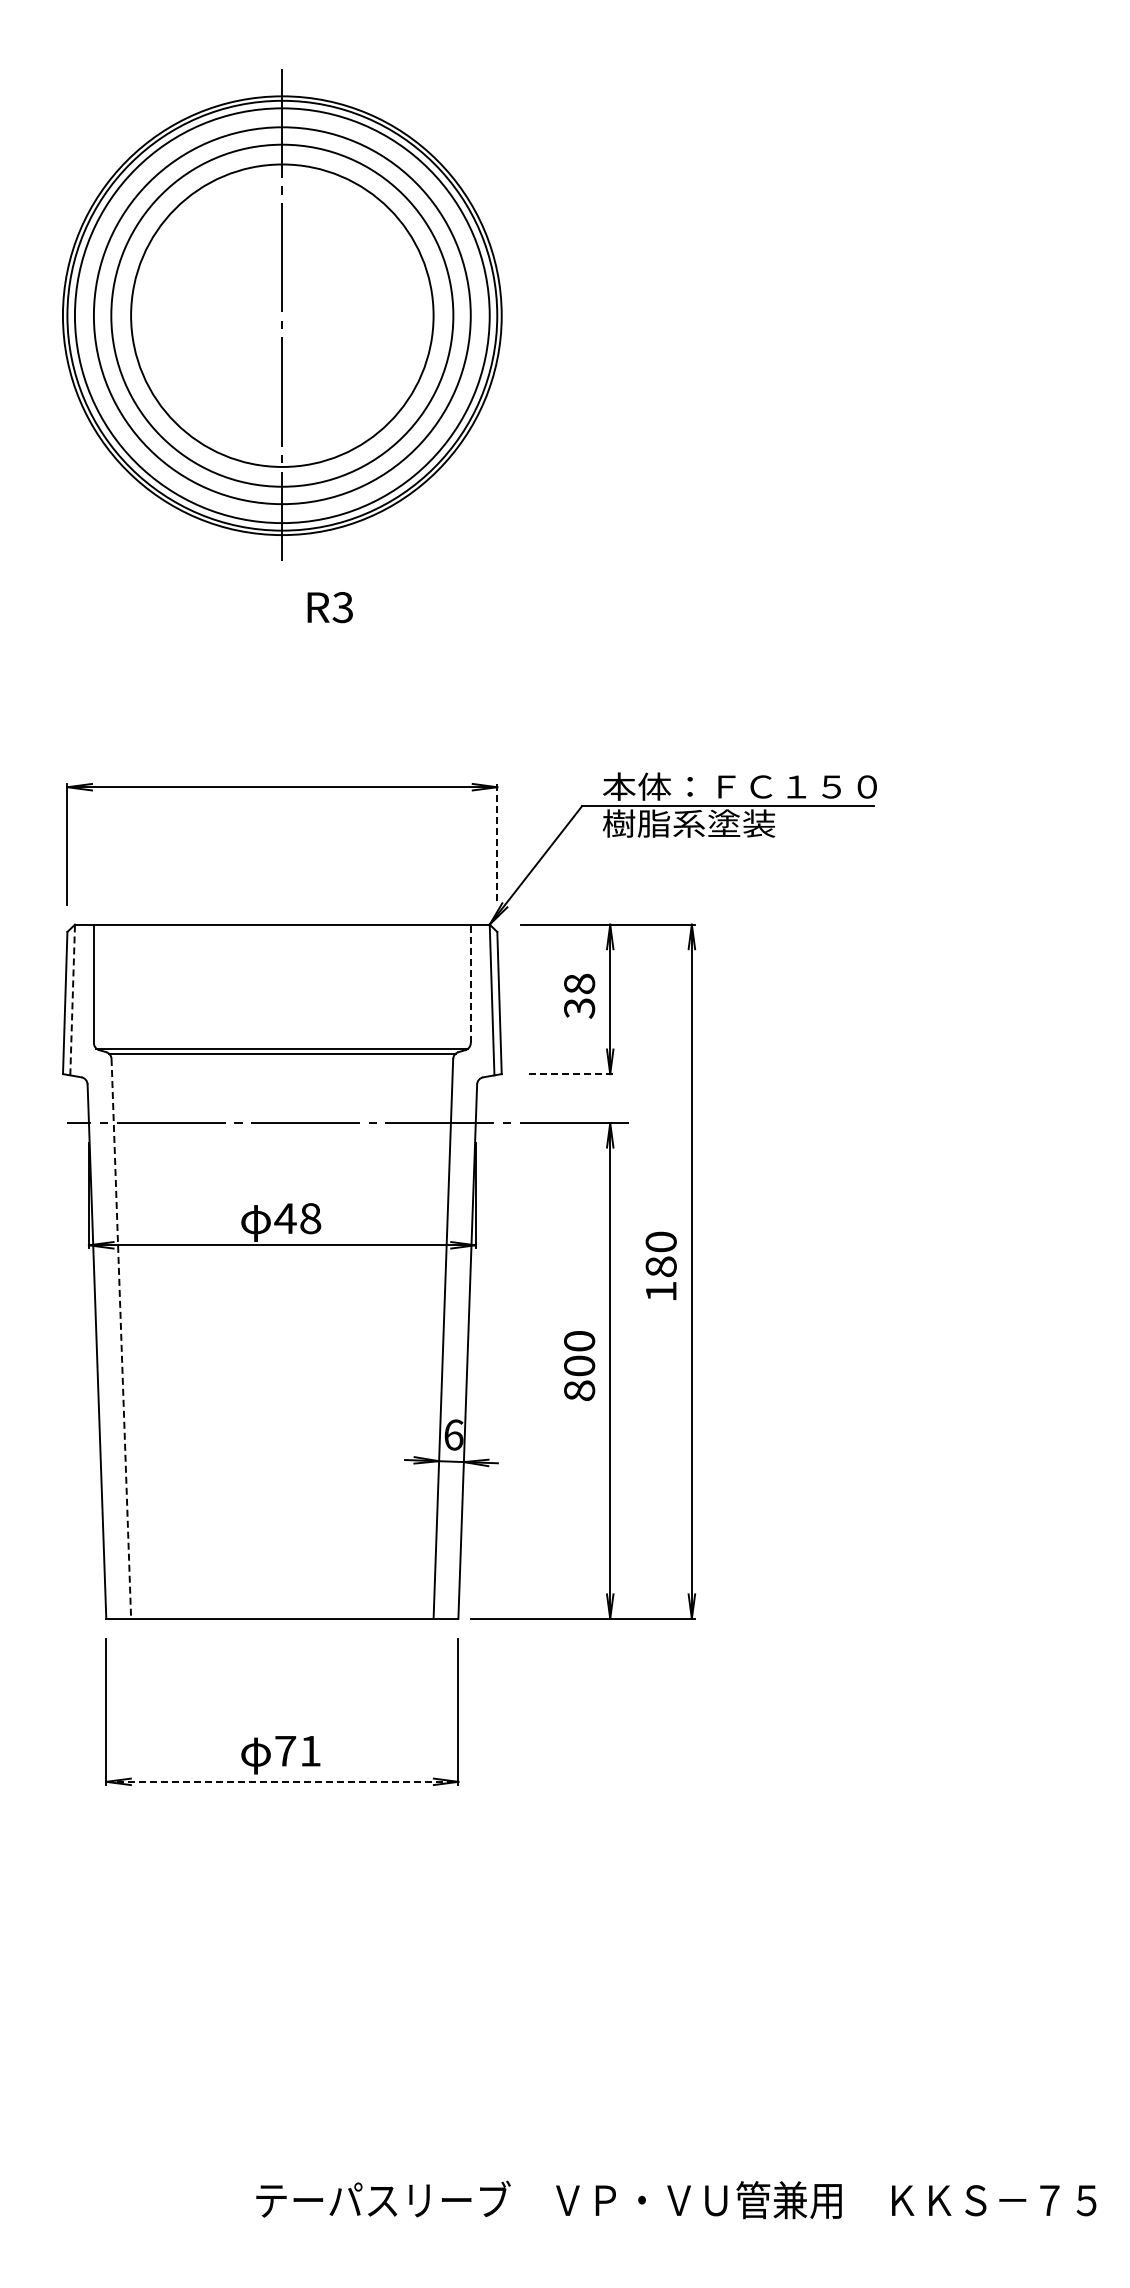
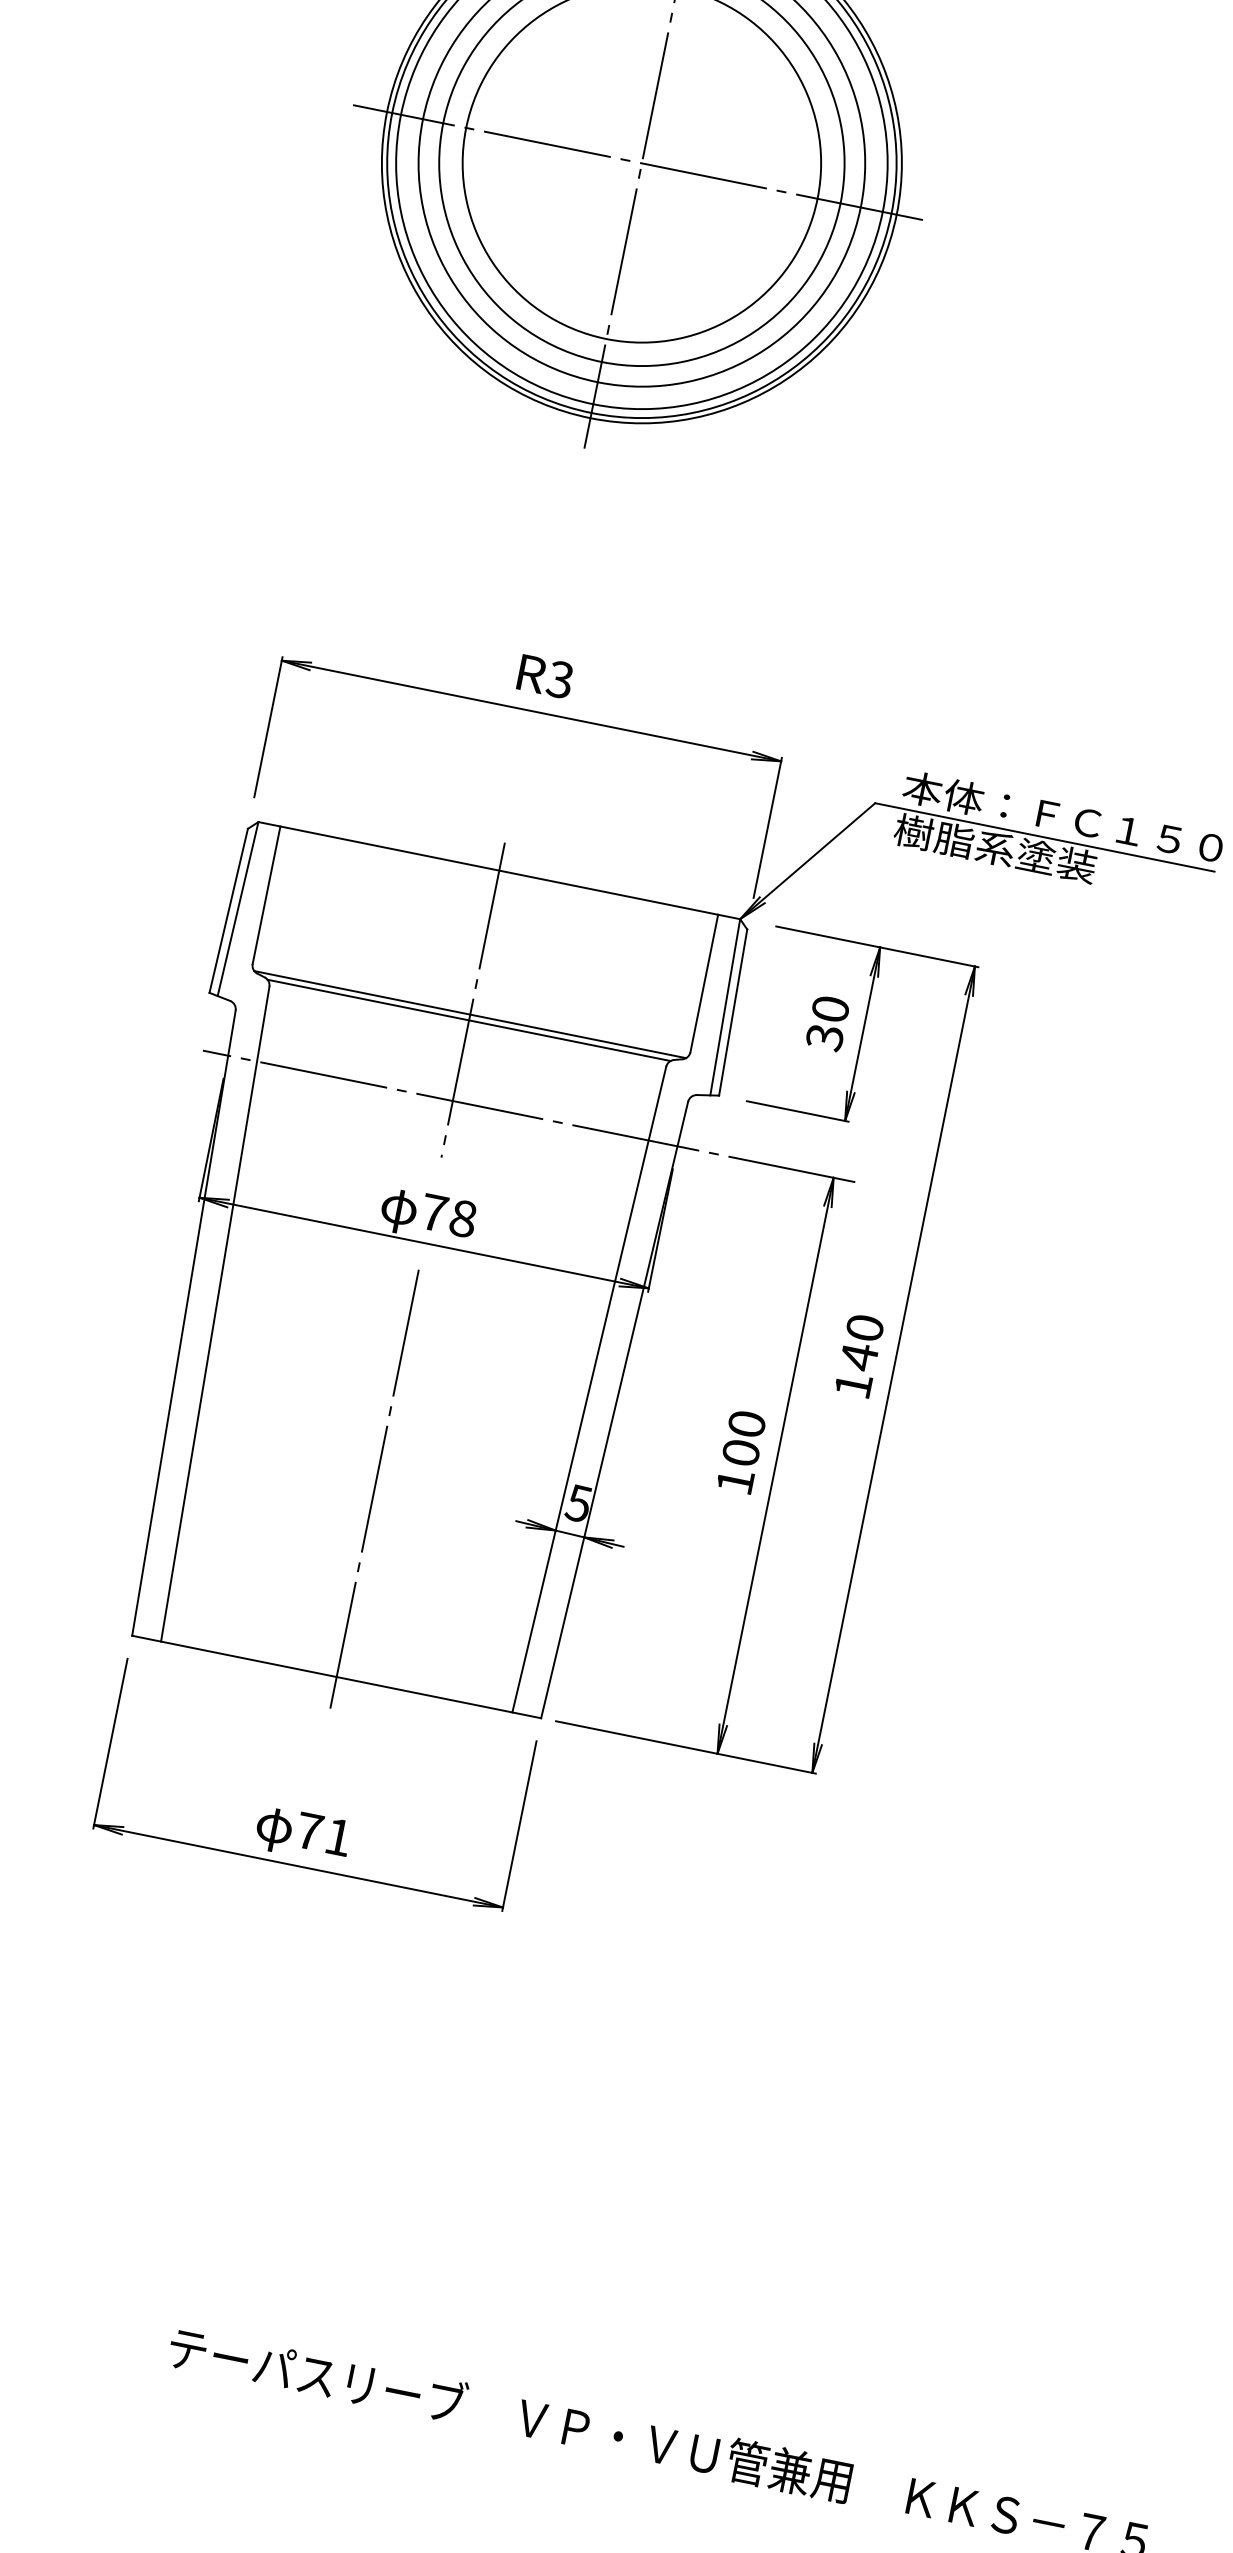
line: (278, 315) -> (637, 162), added
text: (329, 607) -> (544, 676), moved
line: (497, 845) -> (767, 829), dashed -> solid
line: (470, 983) -> (704, 983), dashed -> solid
text: (579, 983) -> (830, 1008), 38 -> 30
line: (72, 999) -> (238, 908), dashed -> solid
line: (282, 1035) -> (473, 999), added
line: (569, 1074) -> (797, 1111), dashed -> solid
text: (285, 1218) -> (434, 1212), 48 -> 78
text: (660, 1266) -> (858, 1356), 180 -> 140
line: (121, 1339) -> (215, 1314), dashed -> solid
text: (579, 1390) -> (735, 1481), 800 -> 100
text: (453, 1434) -> (578, 1502), 6 -> 5
line: (282, 1458) -> (374, 1490), added
line: (282, 1781) -> (298, 1865), dashed -> solid

